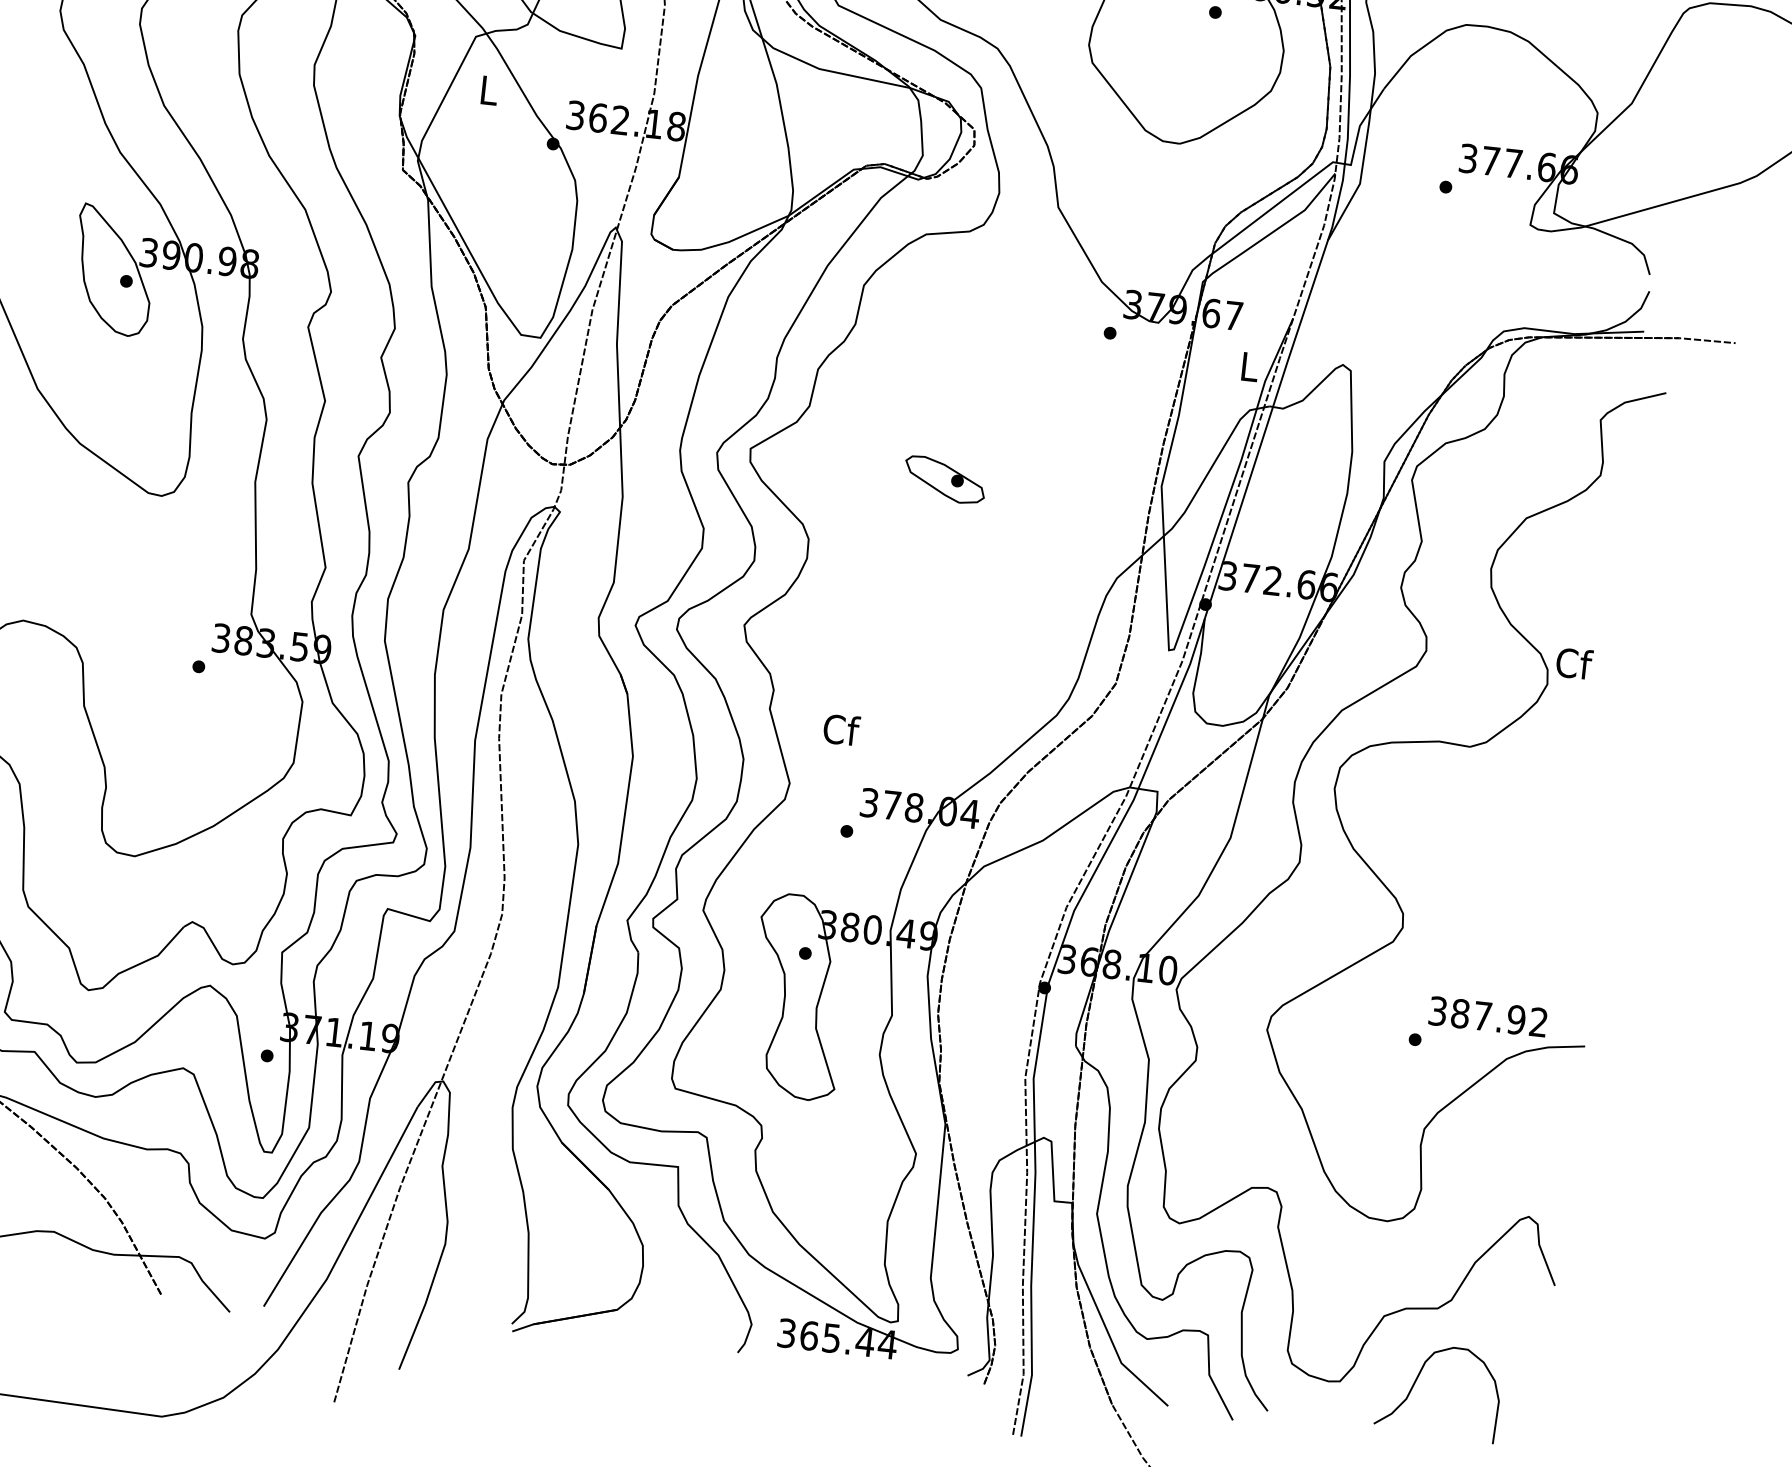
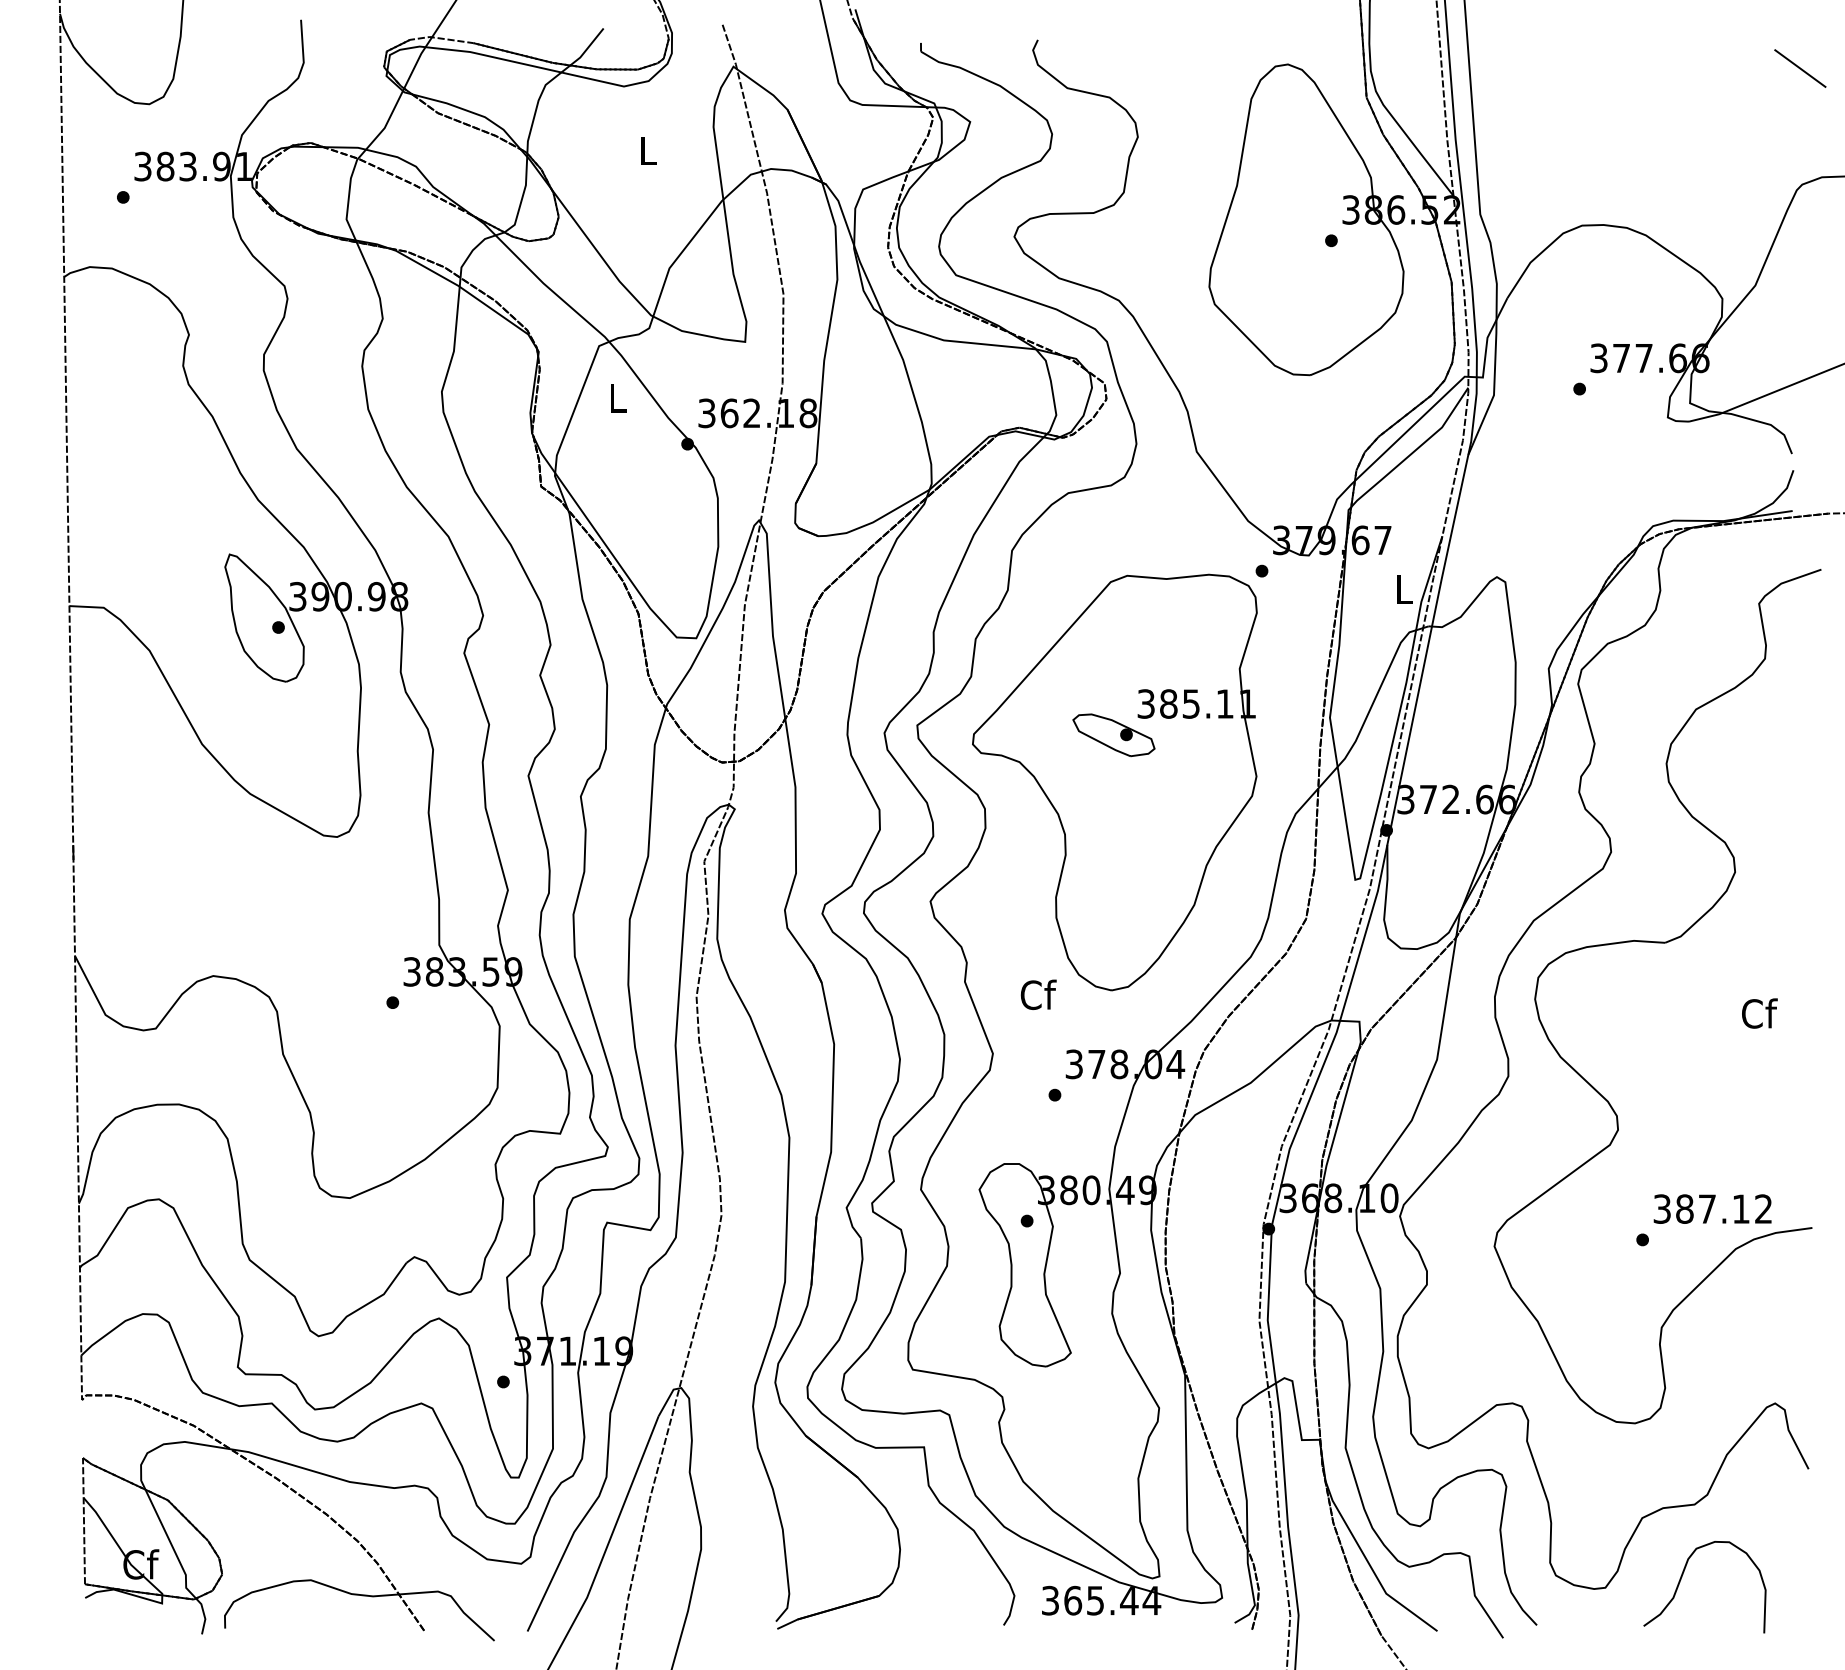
part: (940, 527) -> (1114, 782), added
text: (1574, 663) -> (1759, 1013), moved
text: (1515, 1019) -> (1740, 1208), 387.92 -> 387.12

